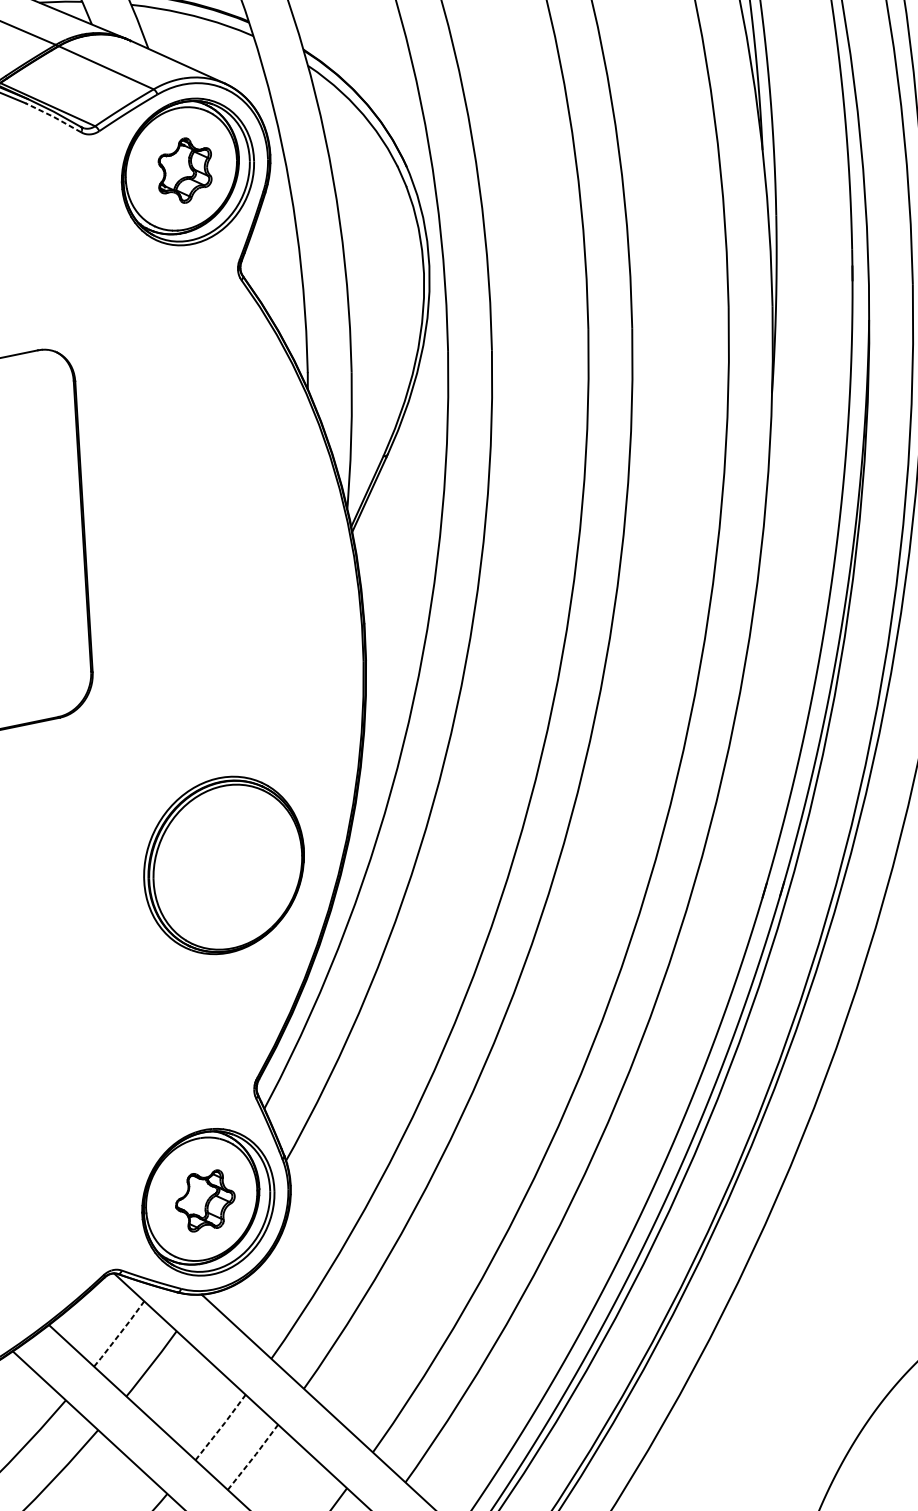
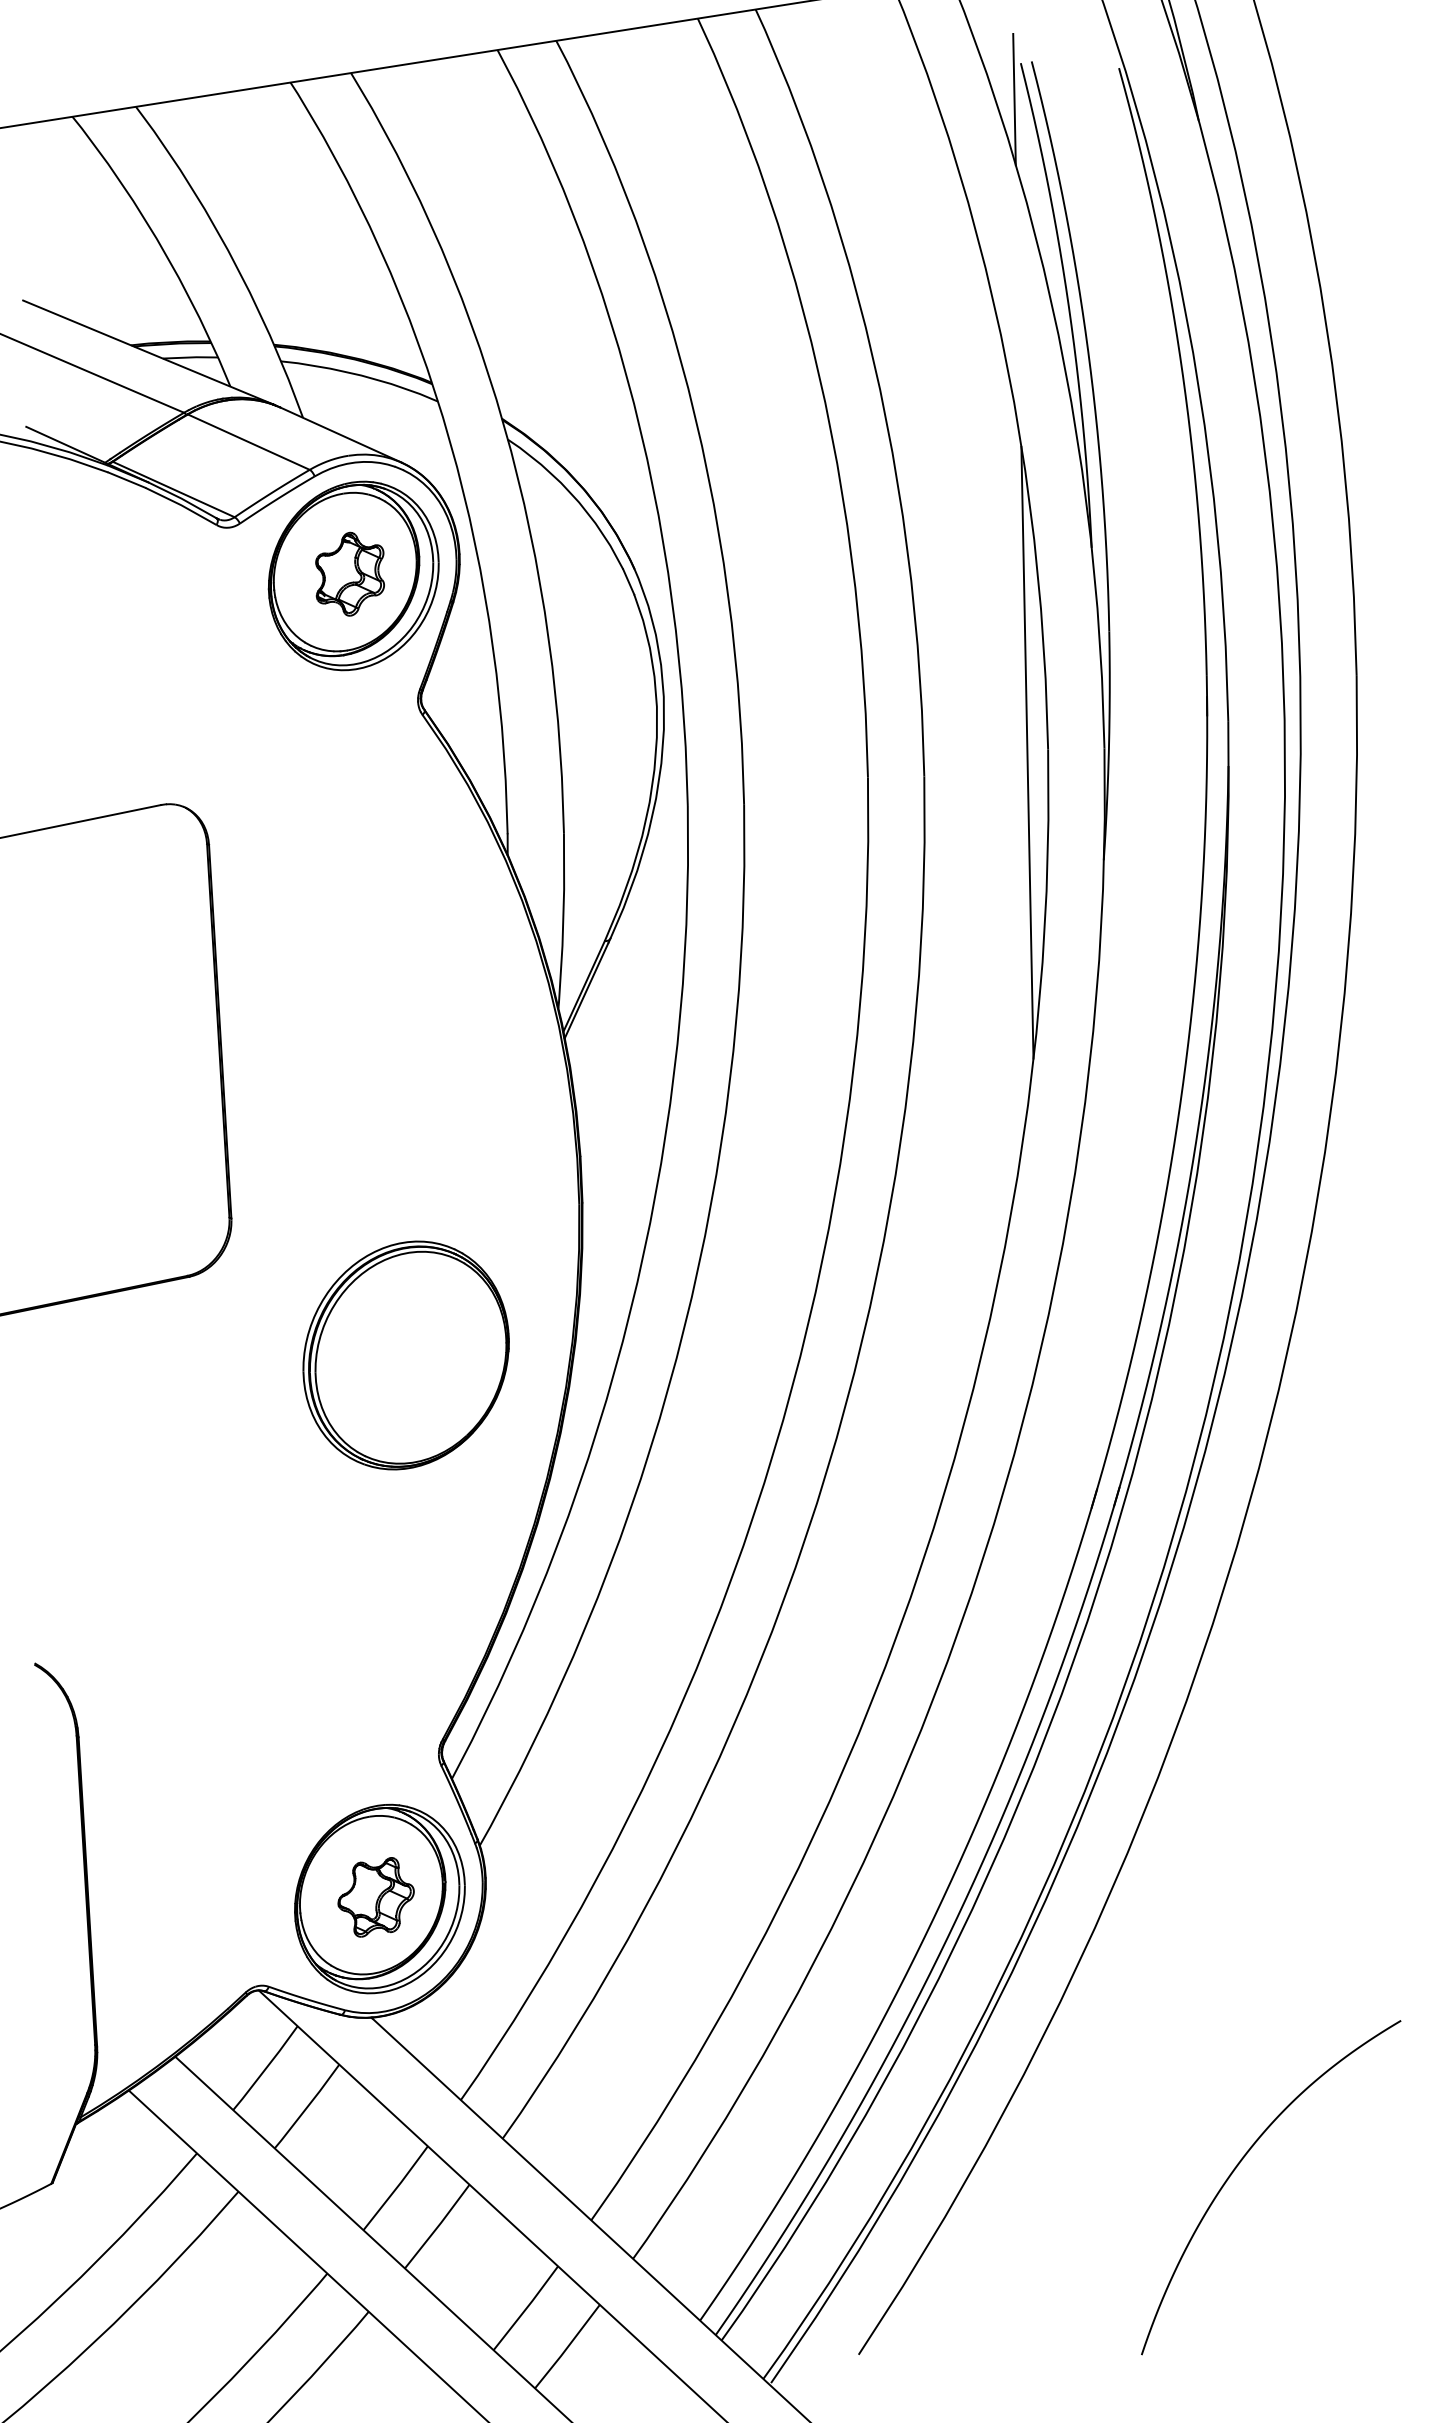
line: (53, 117) -> (181, 505), dashed -> solid
line: (712, 309) -> (1027, 752), added
part: (223, 865) -> (405, 1355), moved
line: (120, 1334) -> (266, 2068), dashed -> solid
line: (221, 1427) -> (396, 2188), dashed -> solid
line: (253, 1457) -> (438, 2226), dashed -> solid

